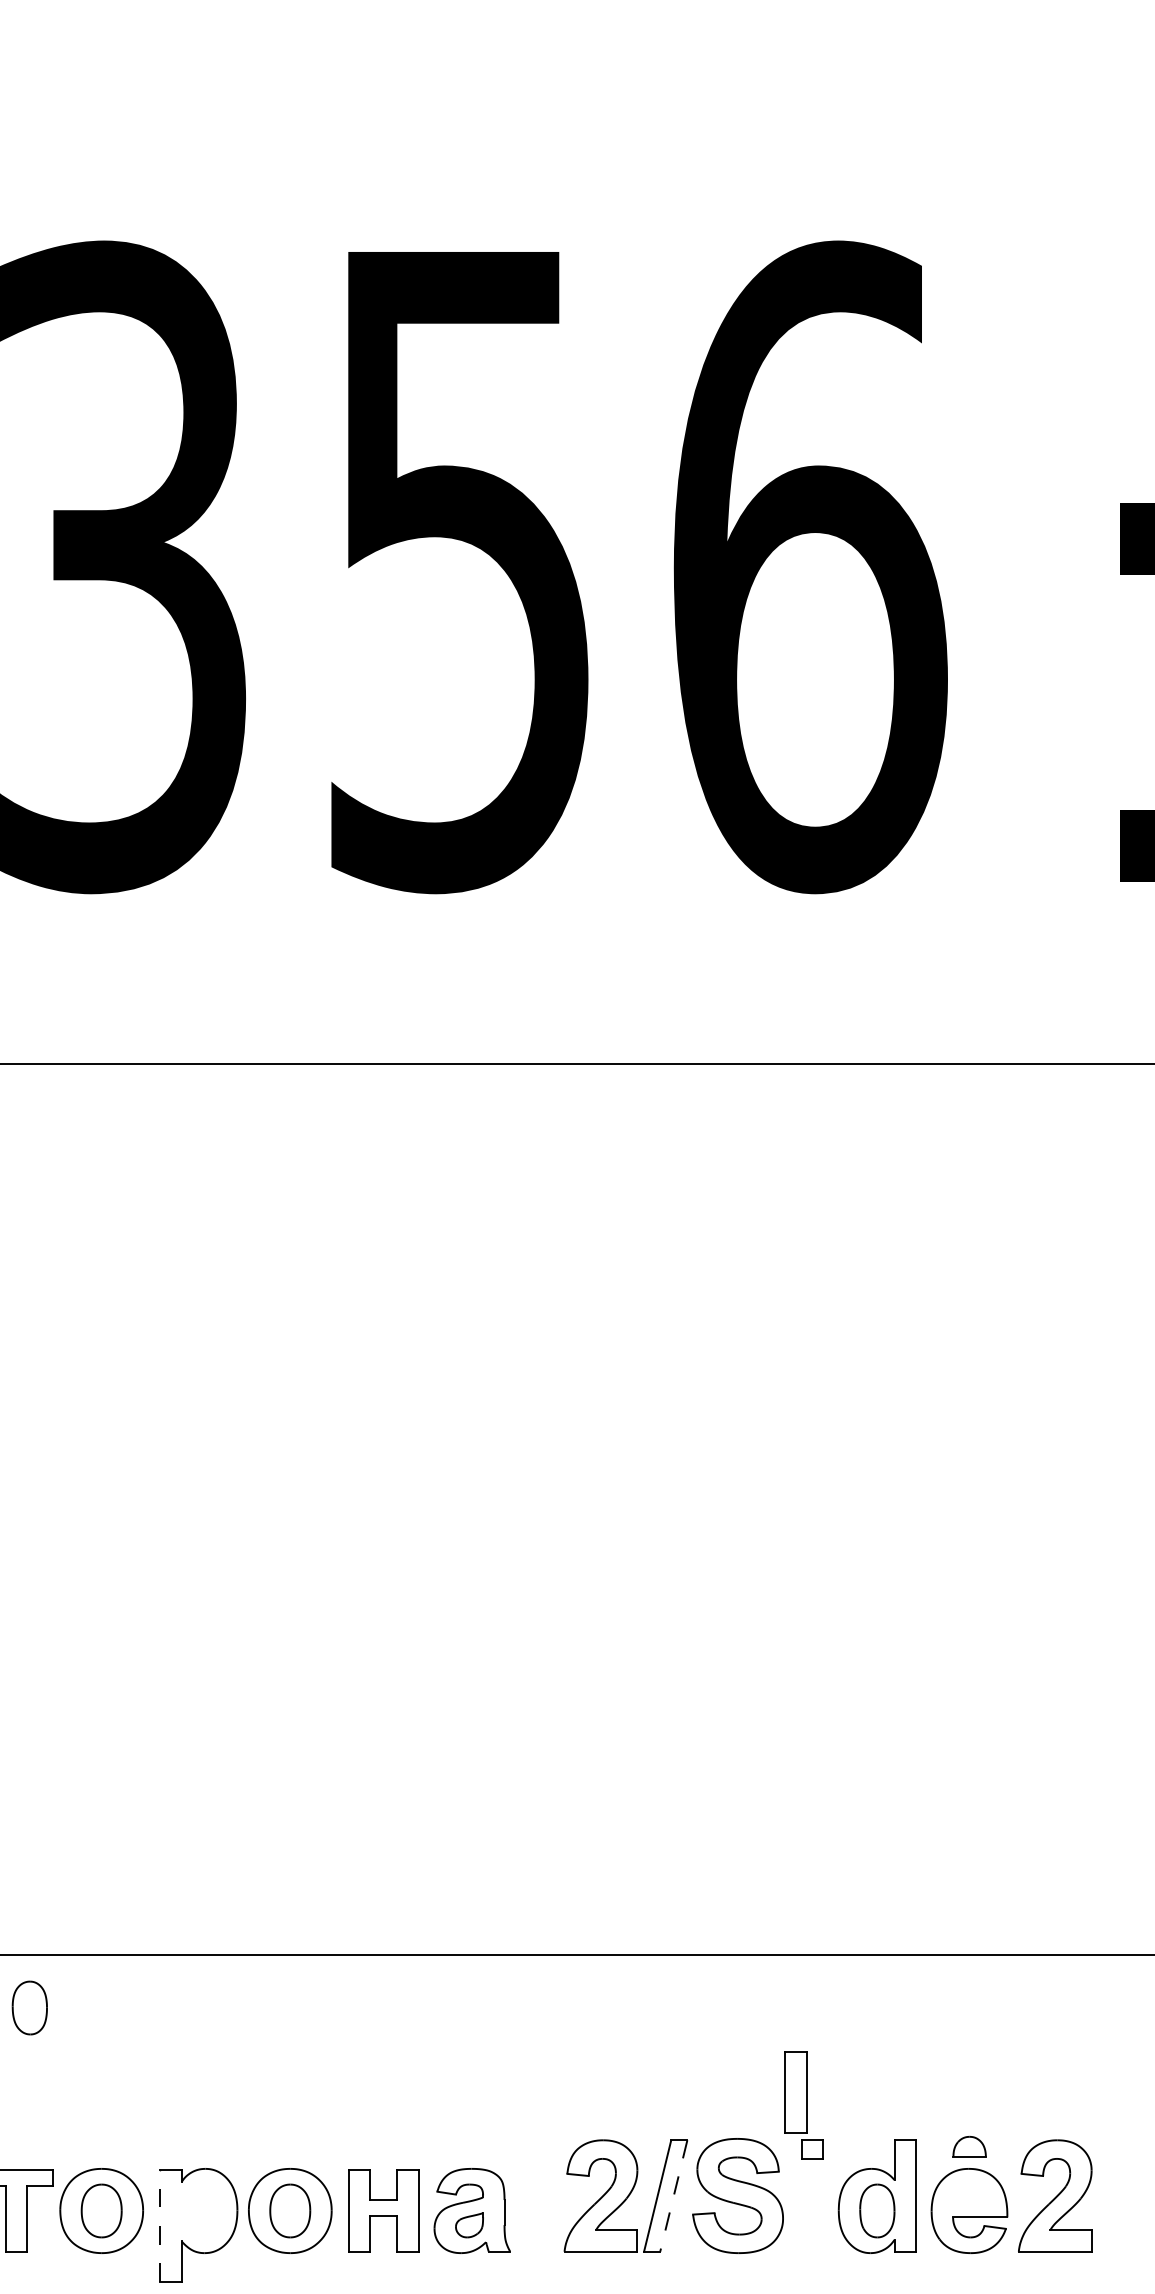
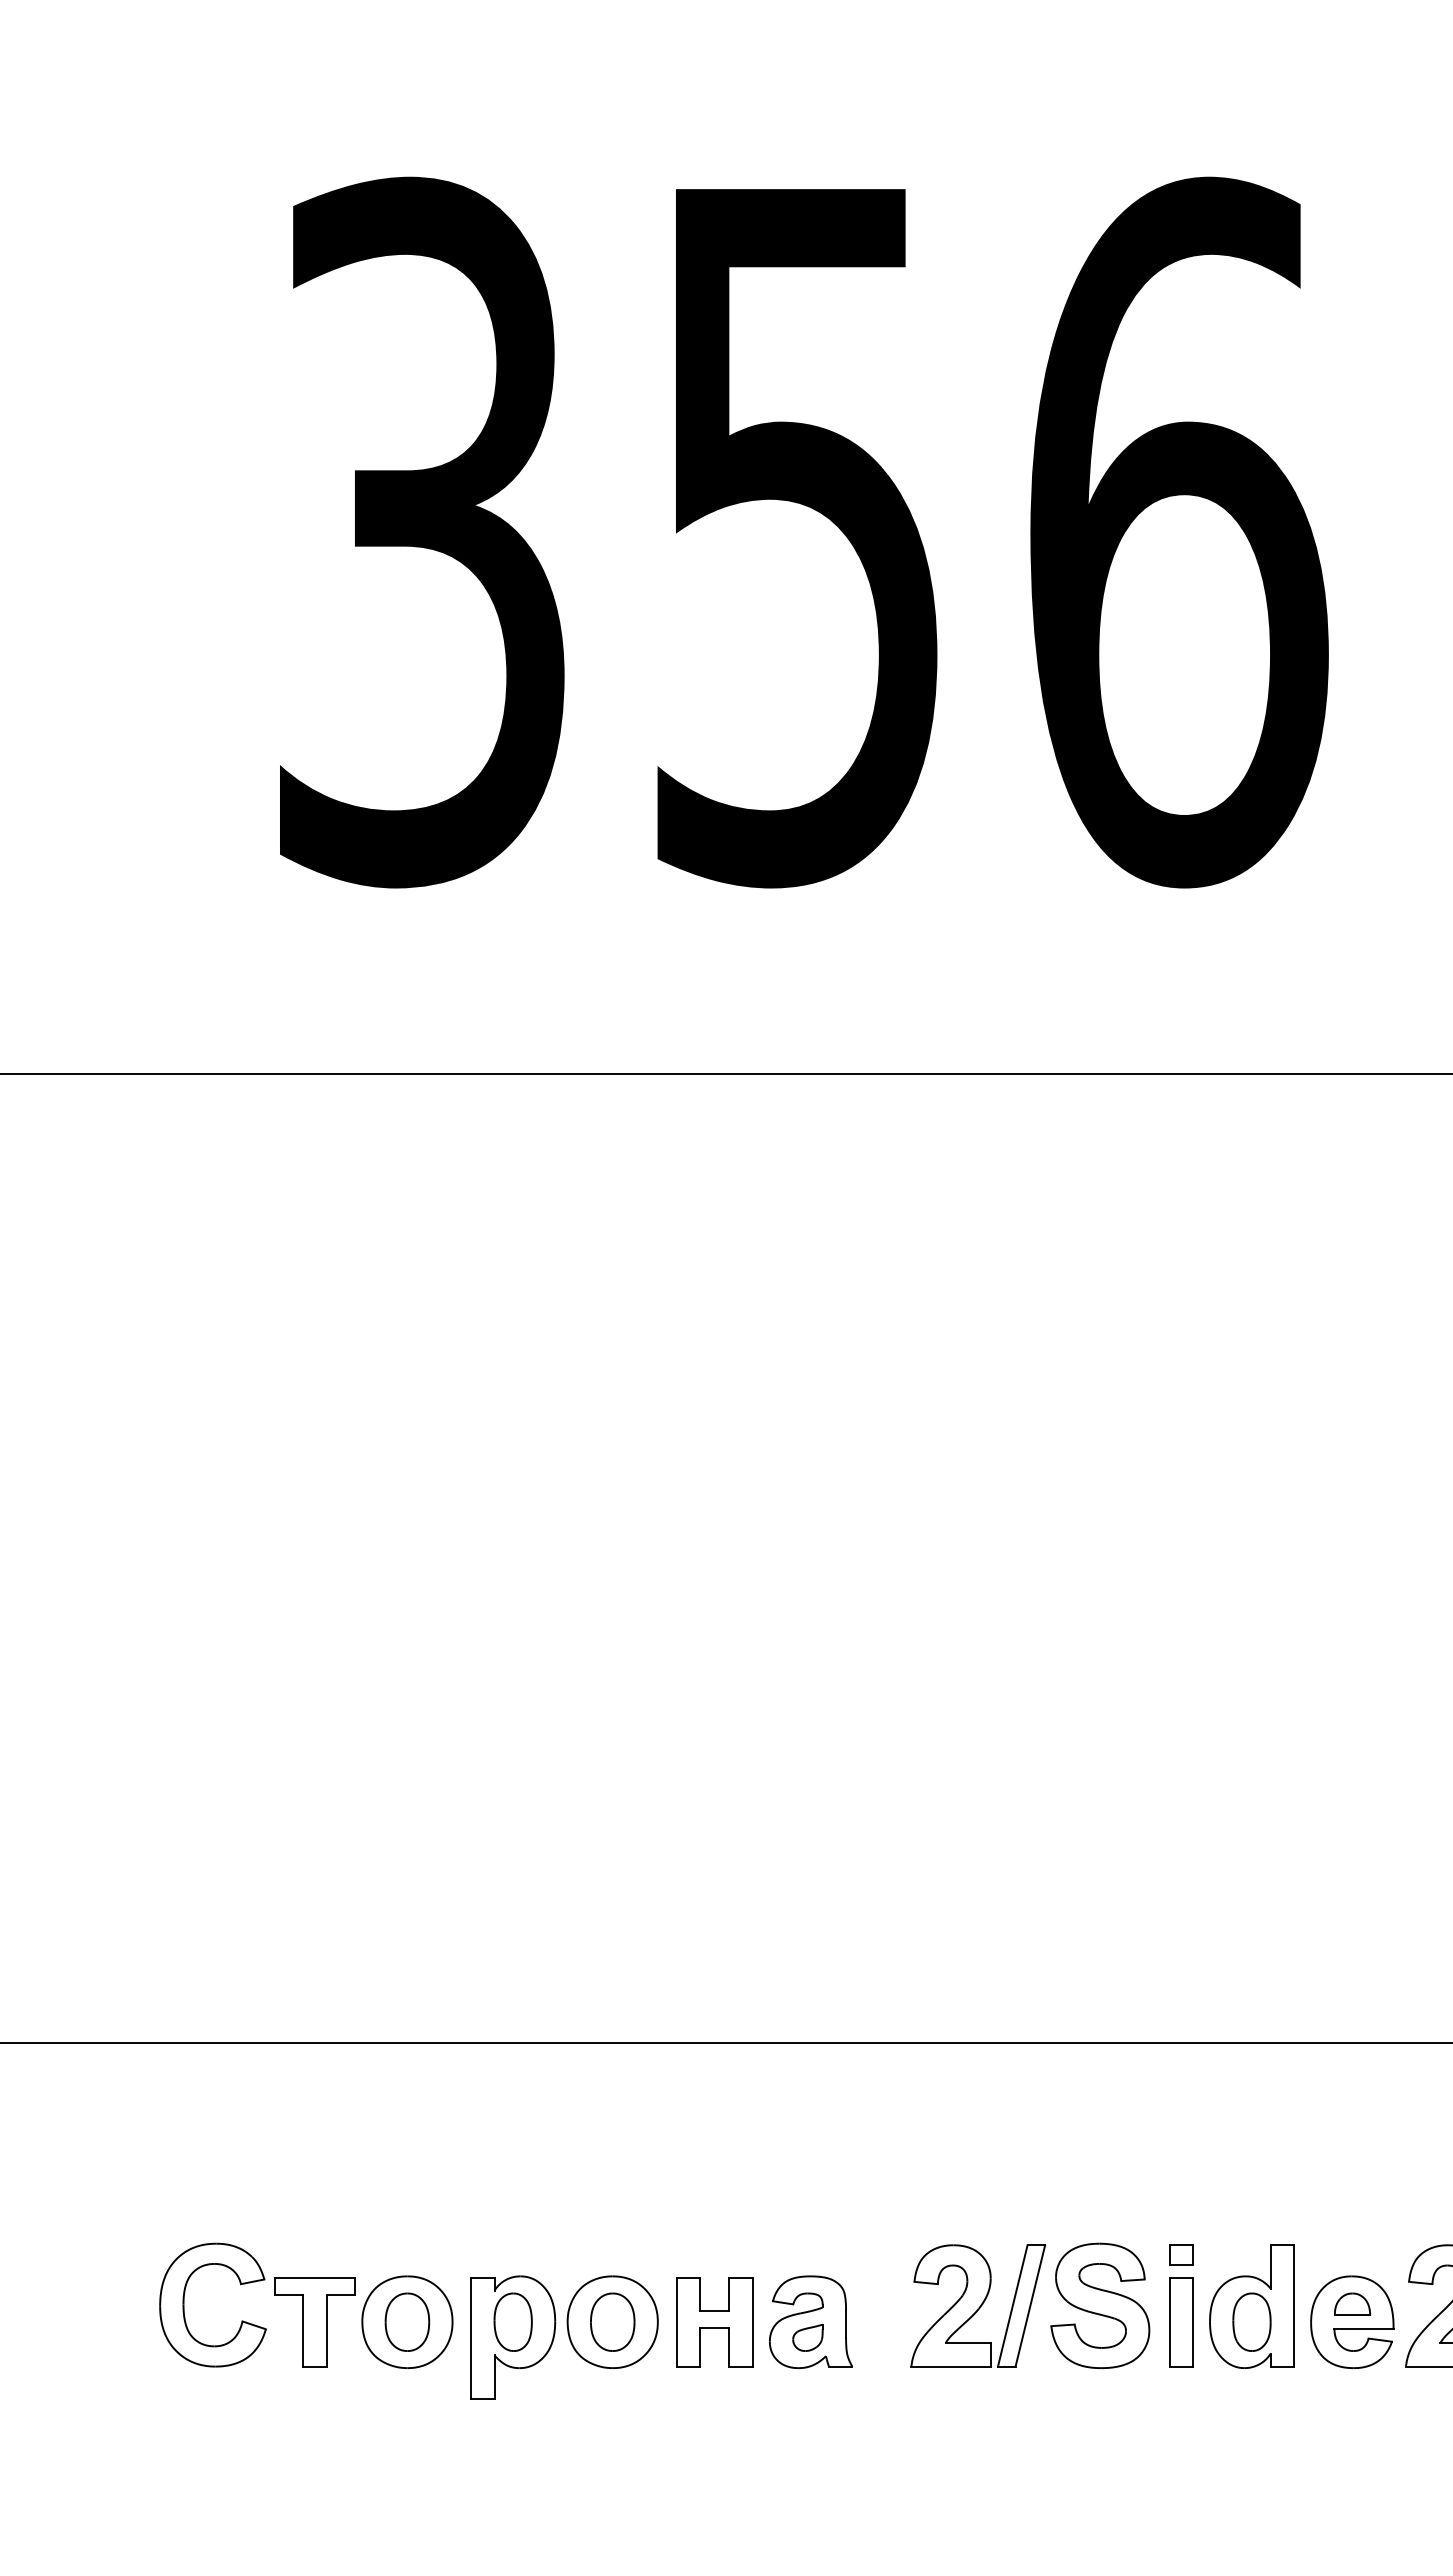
part: (29, 2007) -> (512, 2321), moved
part: (796, 2092) -> (1181, 2322), moved
part: (969, 2146) -> (1352, 2303), moved
line: (673, 2196) -> (1030, 2306), dashed -> solid
line: (160, 2225) -> (471, 2338), dashed -> solid

